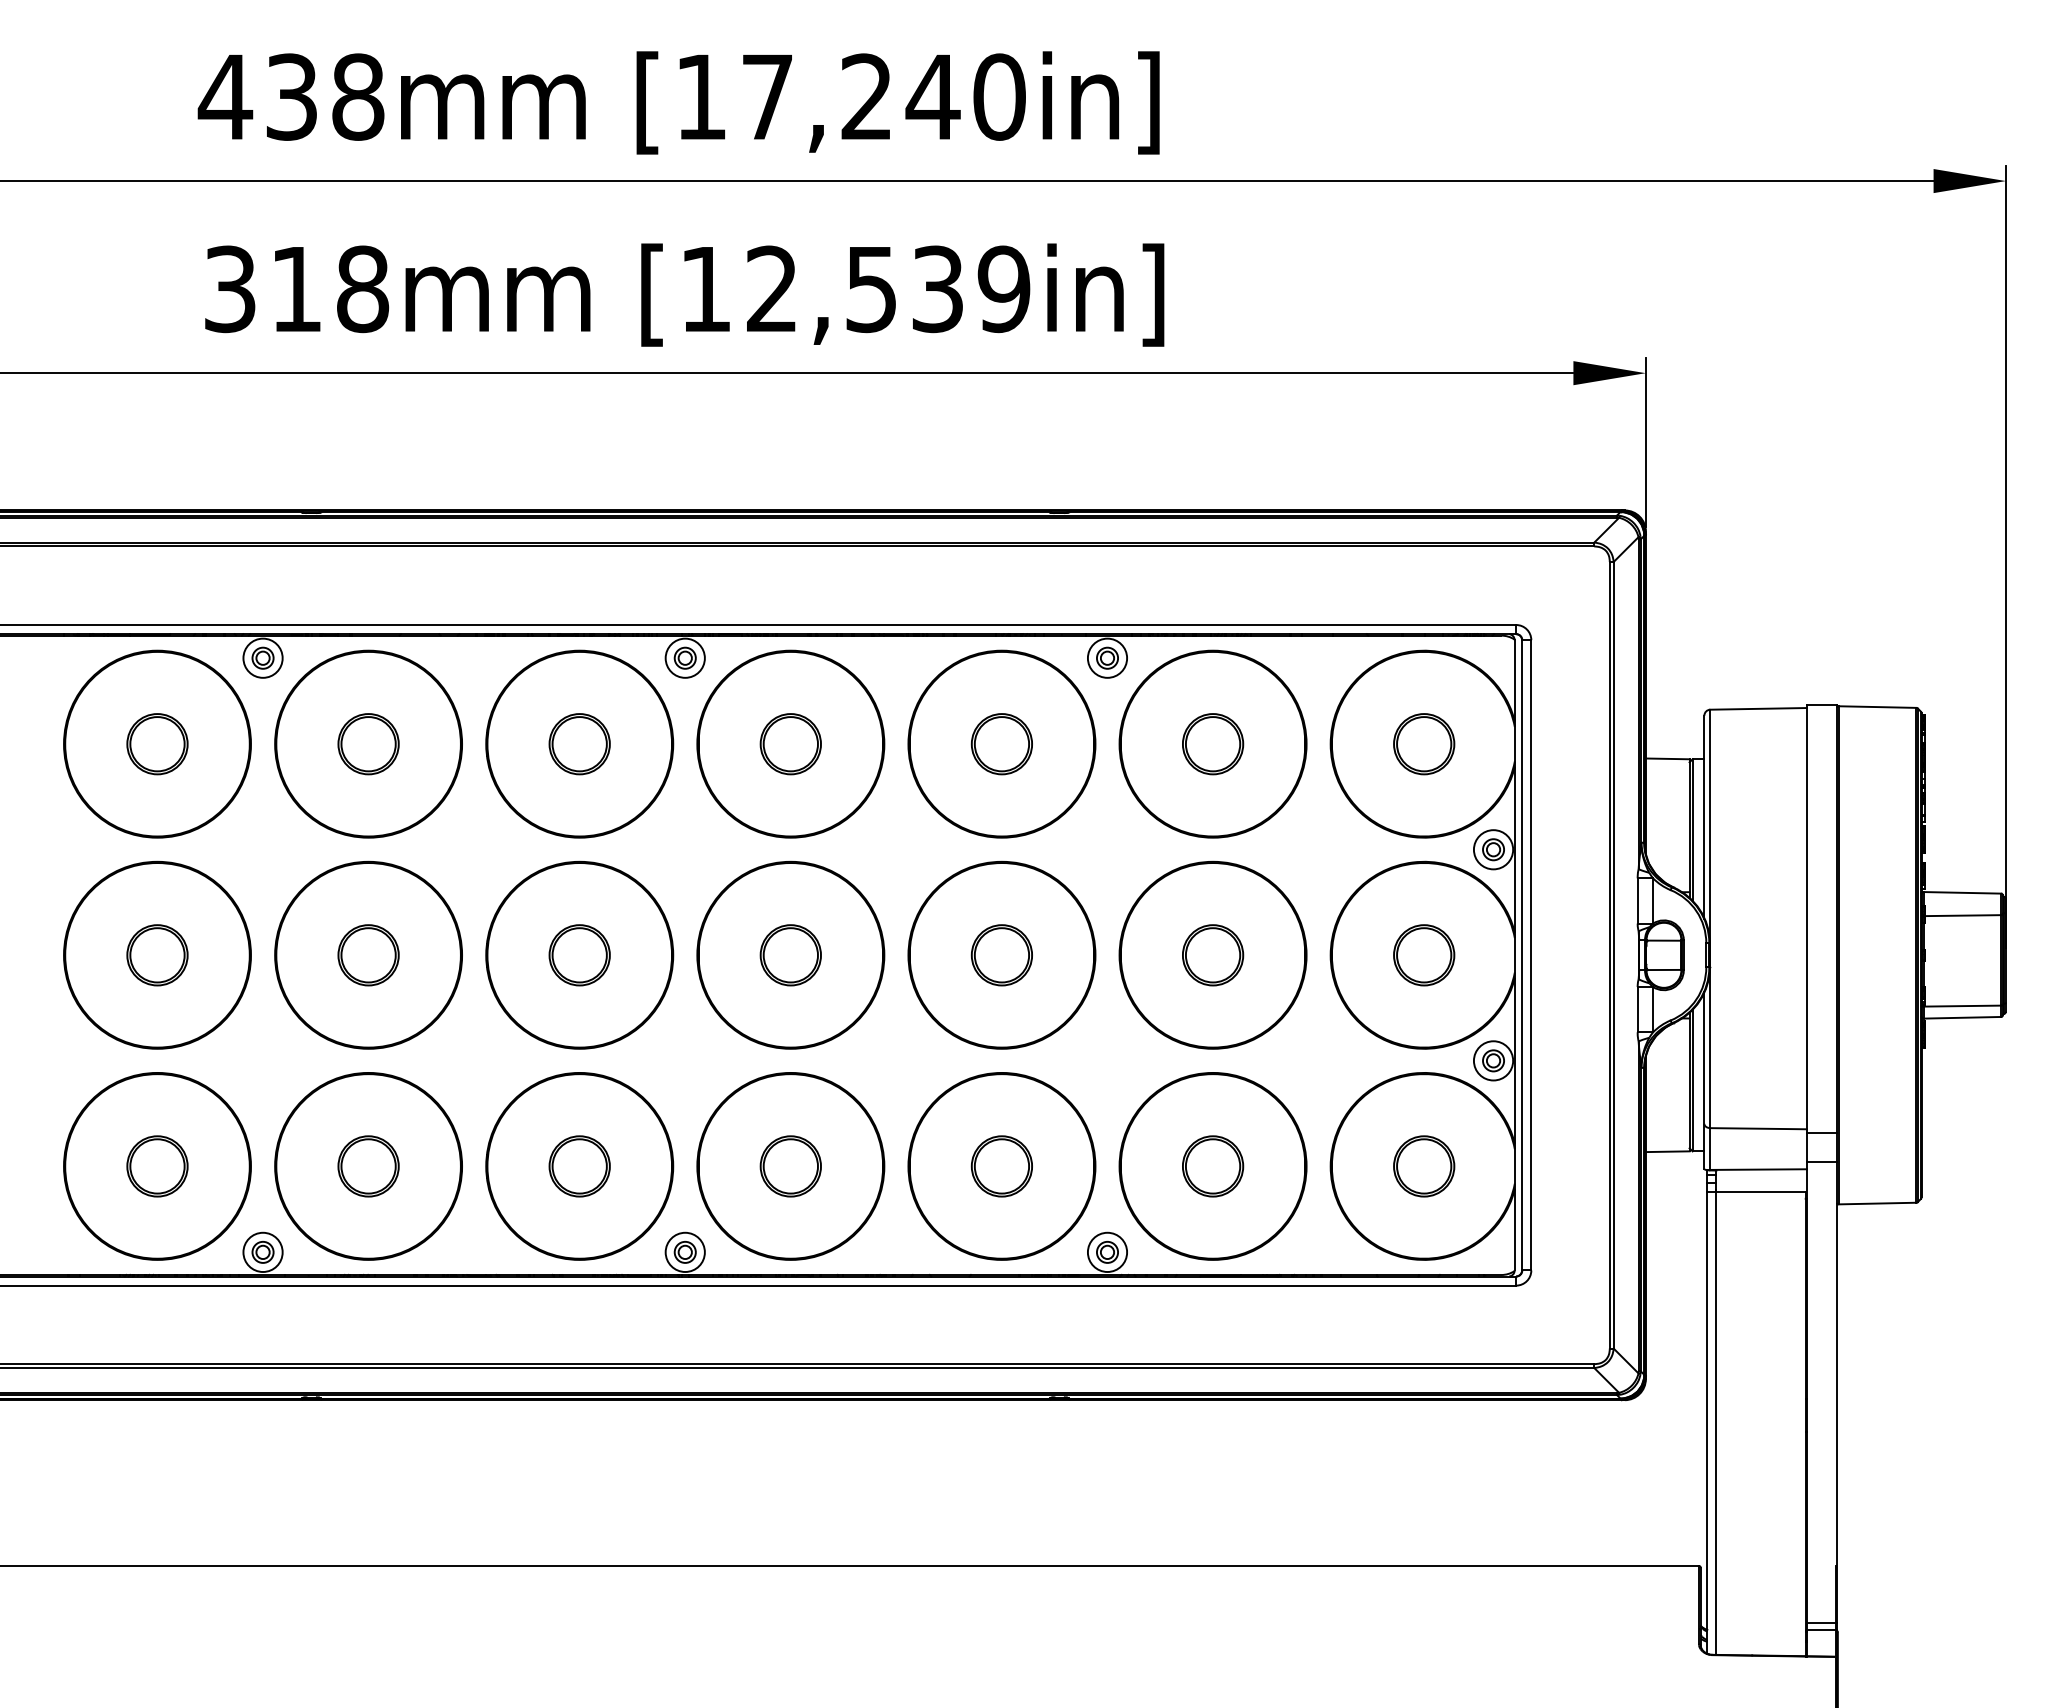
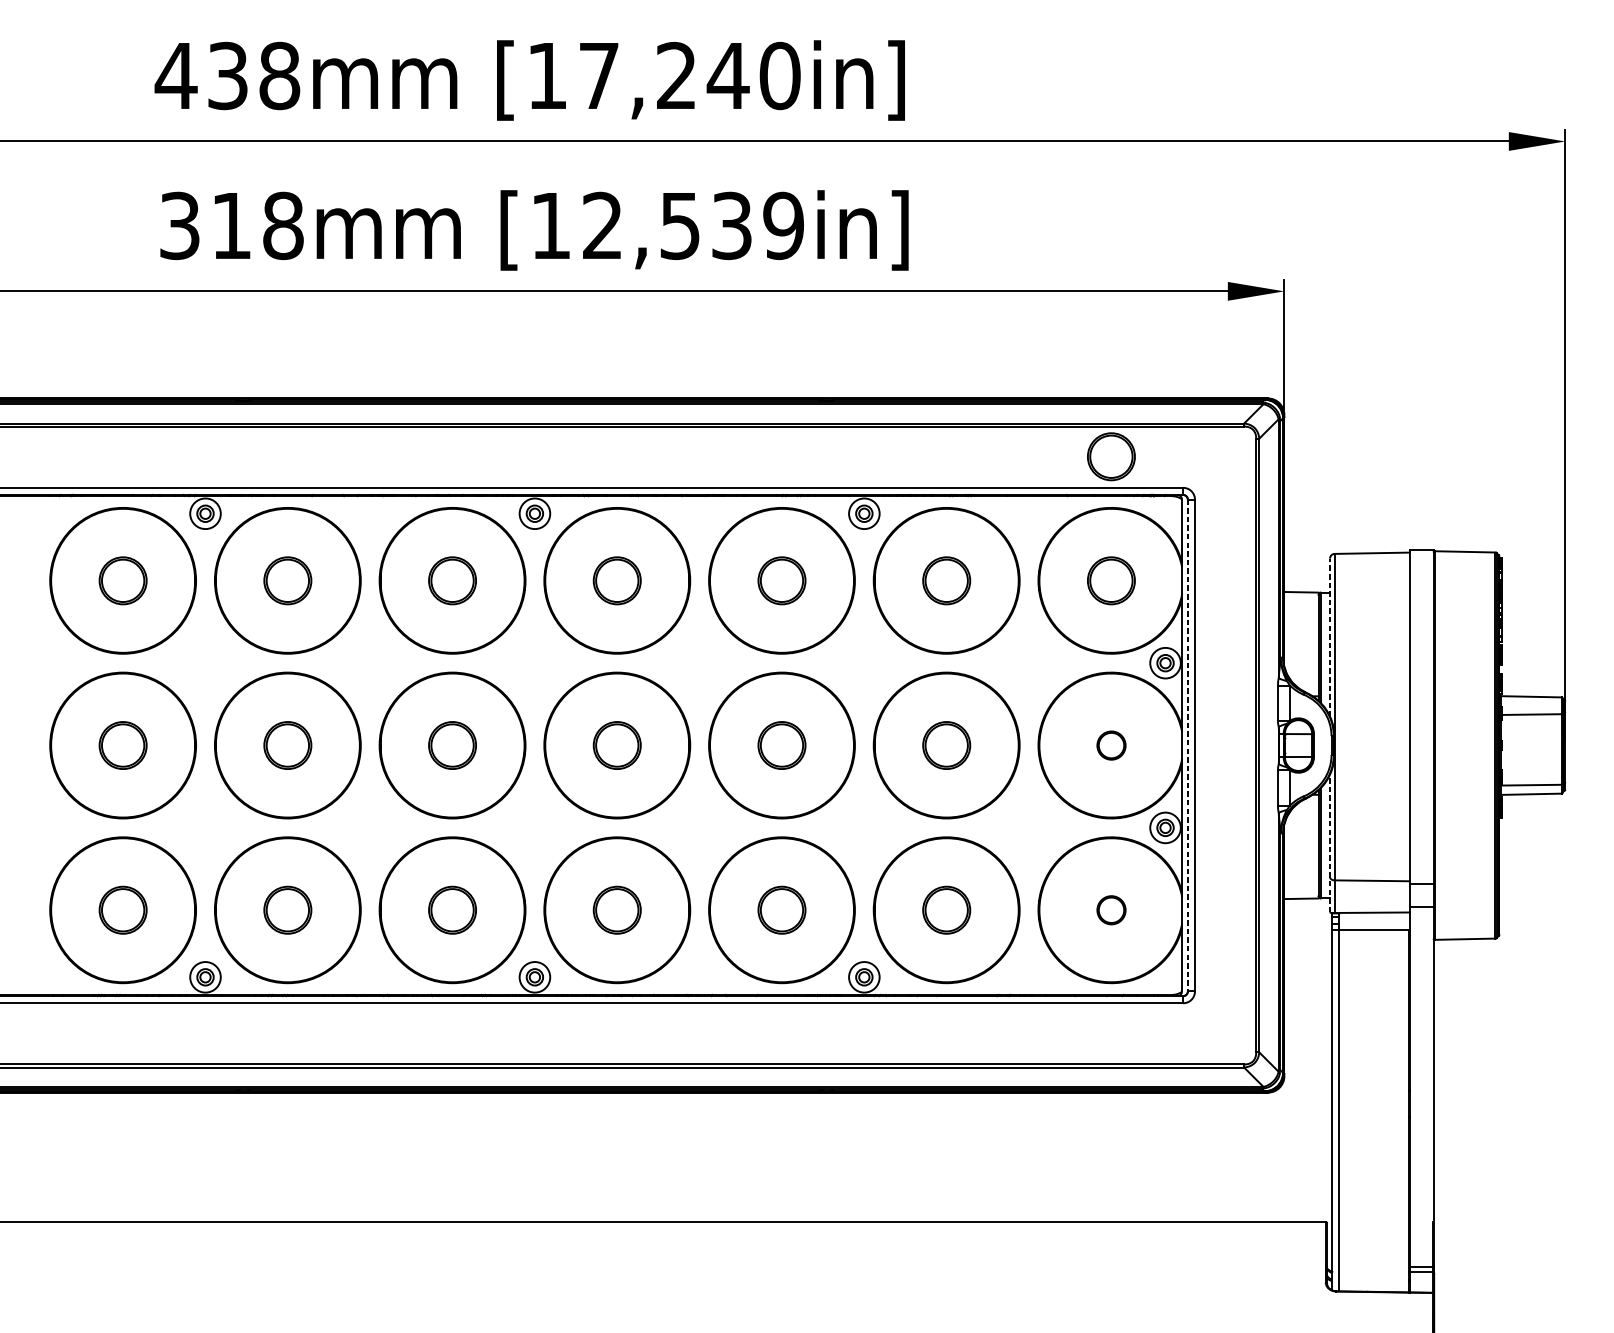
part: (1424, 585) -> (1111, 457), added
line: (1704, 816) -> (1330, 637), solid -> dashed
part: (1424, 955) -> (1111, 745), size x0.6
line: (1522, 955) -> (1188, 745), solid -> dashed
line: (1704, 1080) -> (1330, 843), solid -> dashed
part: (1424, 1166) -> (1111, 910), size x0.6

